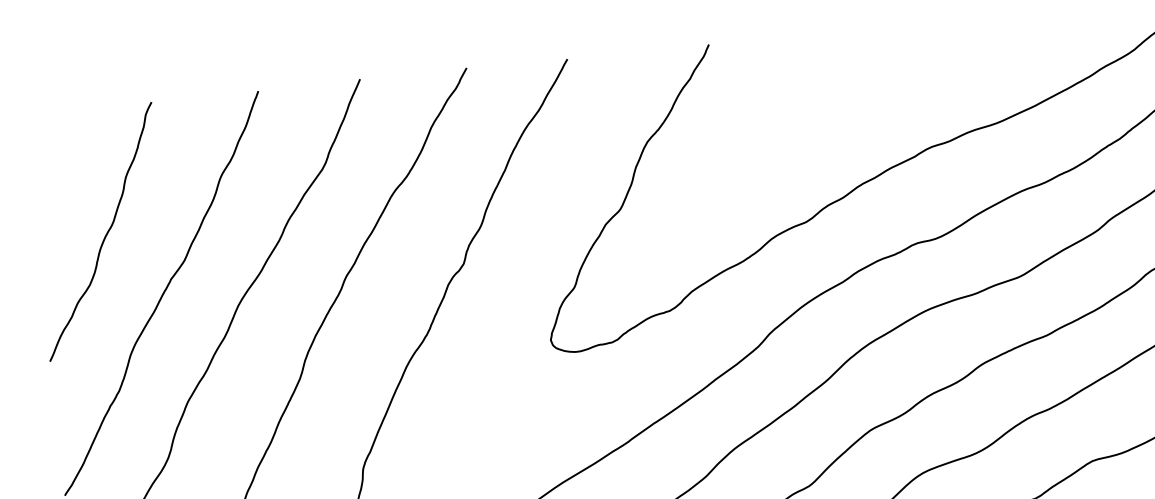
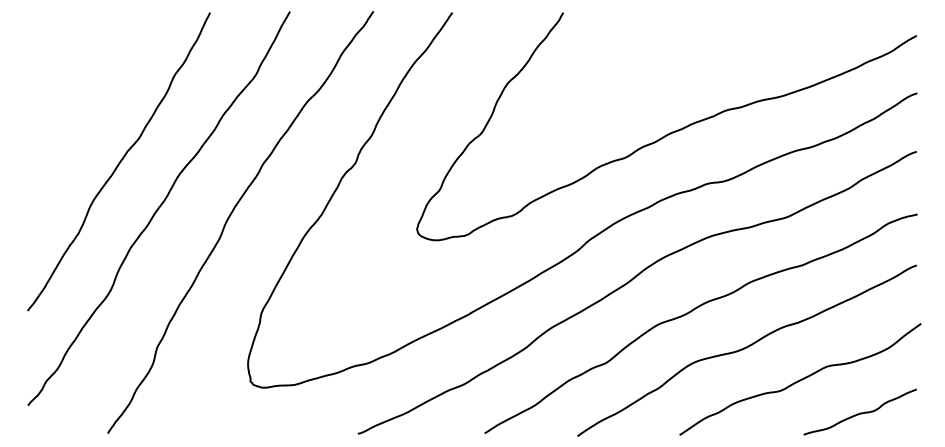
curve: (105, 233) -> (80, 110), removed

